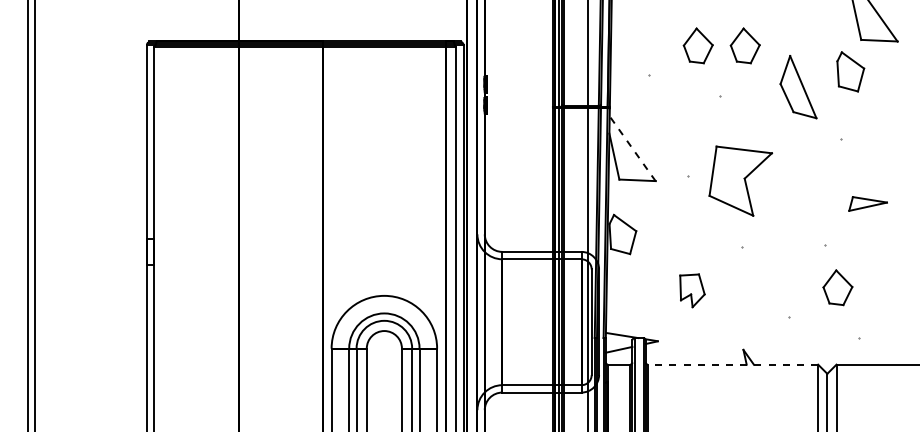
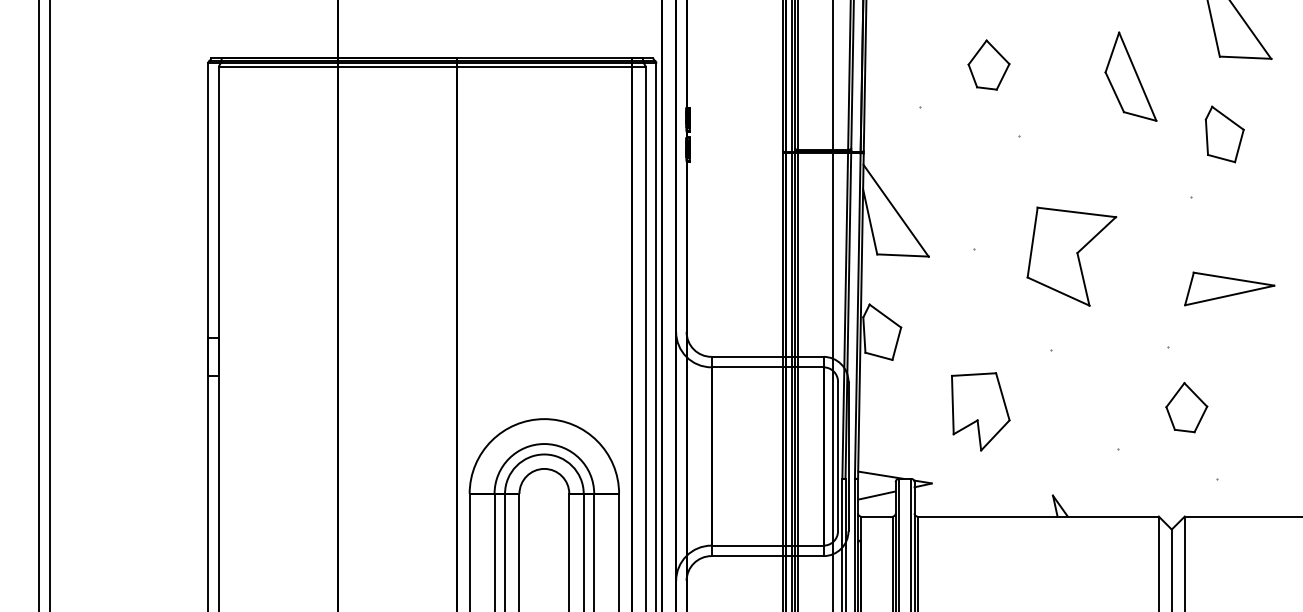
part: (744, 45) -> (1054, 64), removed
part: (850, 71) -> (1224, 133), moved
part: (798, 87) -> (1130, 77), moved
line: (632, 148) -> (895, 210), dashed -> solid
part: (740, 180) -> (1071, 255), moved
part: (867, 203) -> (1228, 288), size x1.67
part: (692, 290) -> (980, 411), size x1.67
line: (732, 364) -> (1037, 516), dashed -> solid

